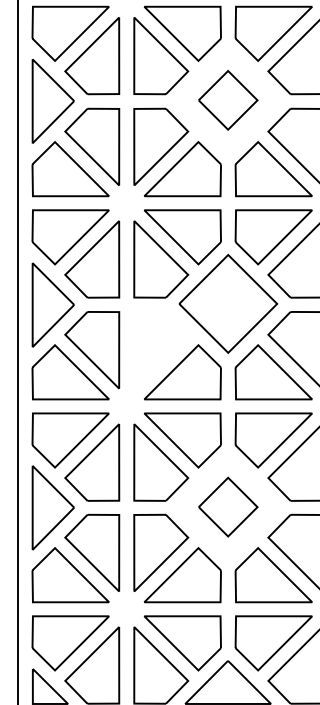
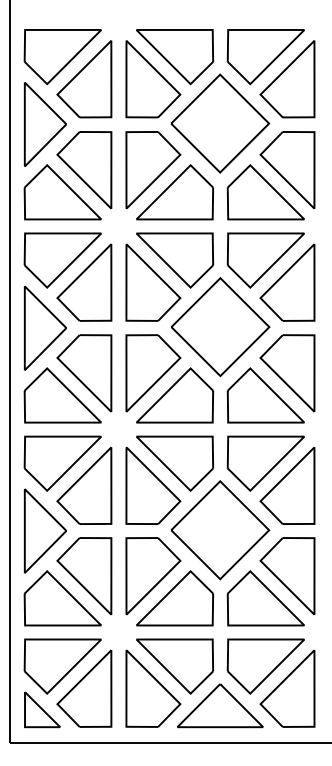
part: (228, 100) -> (220, 123), size x1.67
part: (161, 350) -> (153, 373), added
part: (228, 507) -> (220, 530), size x1.67

